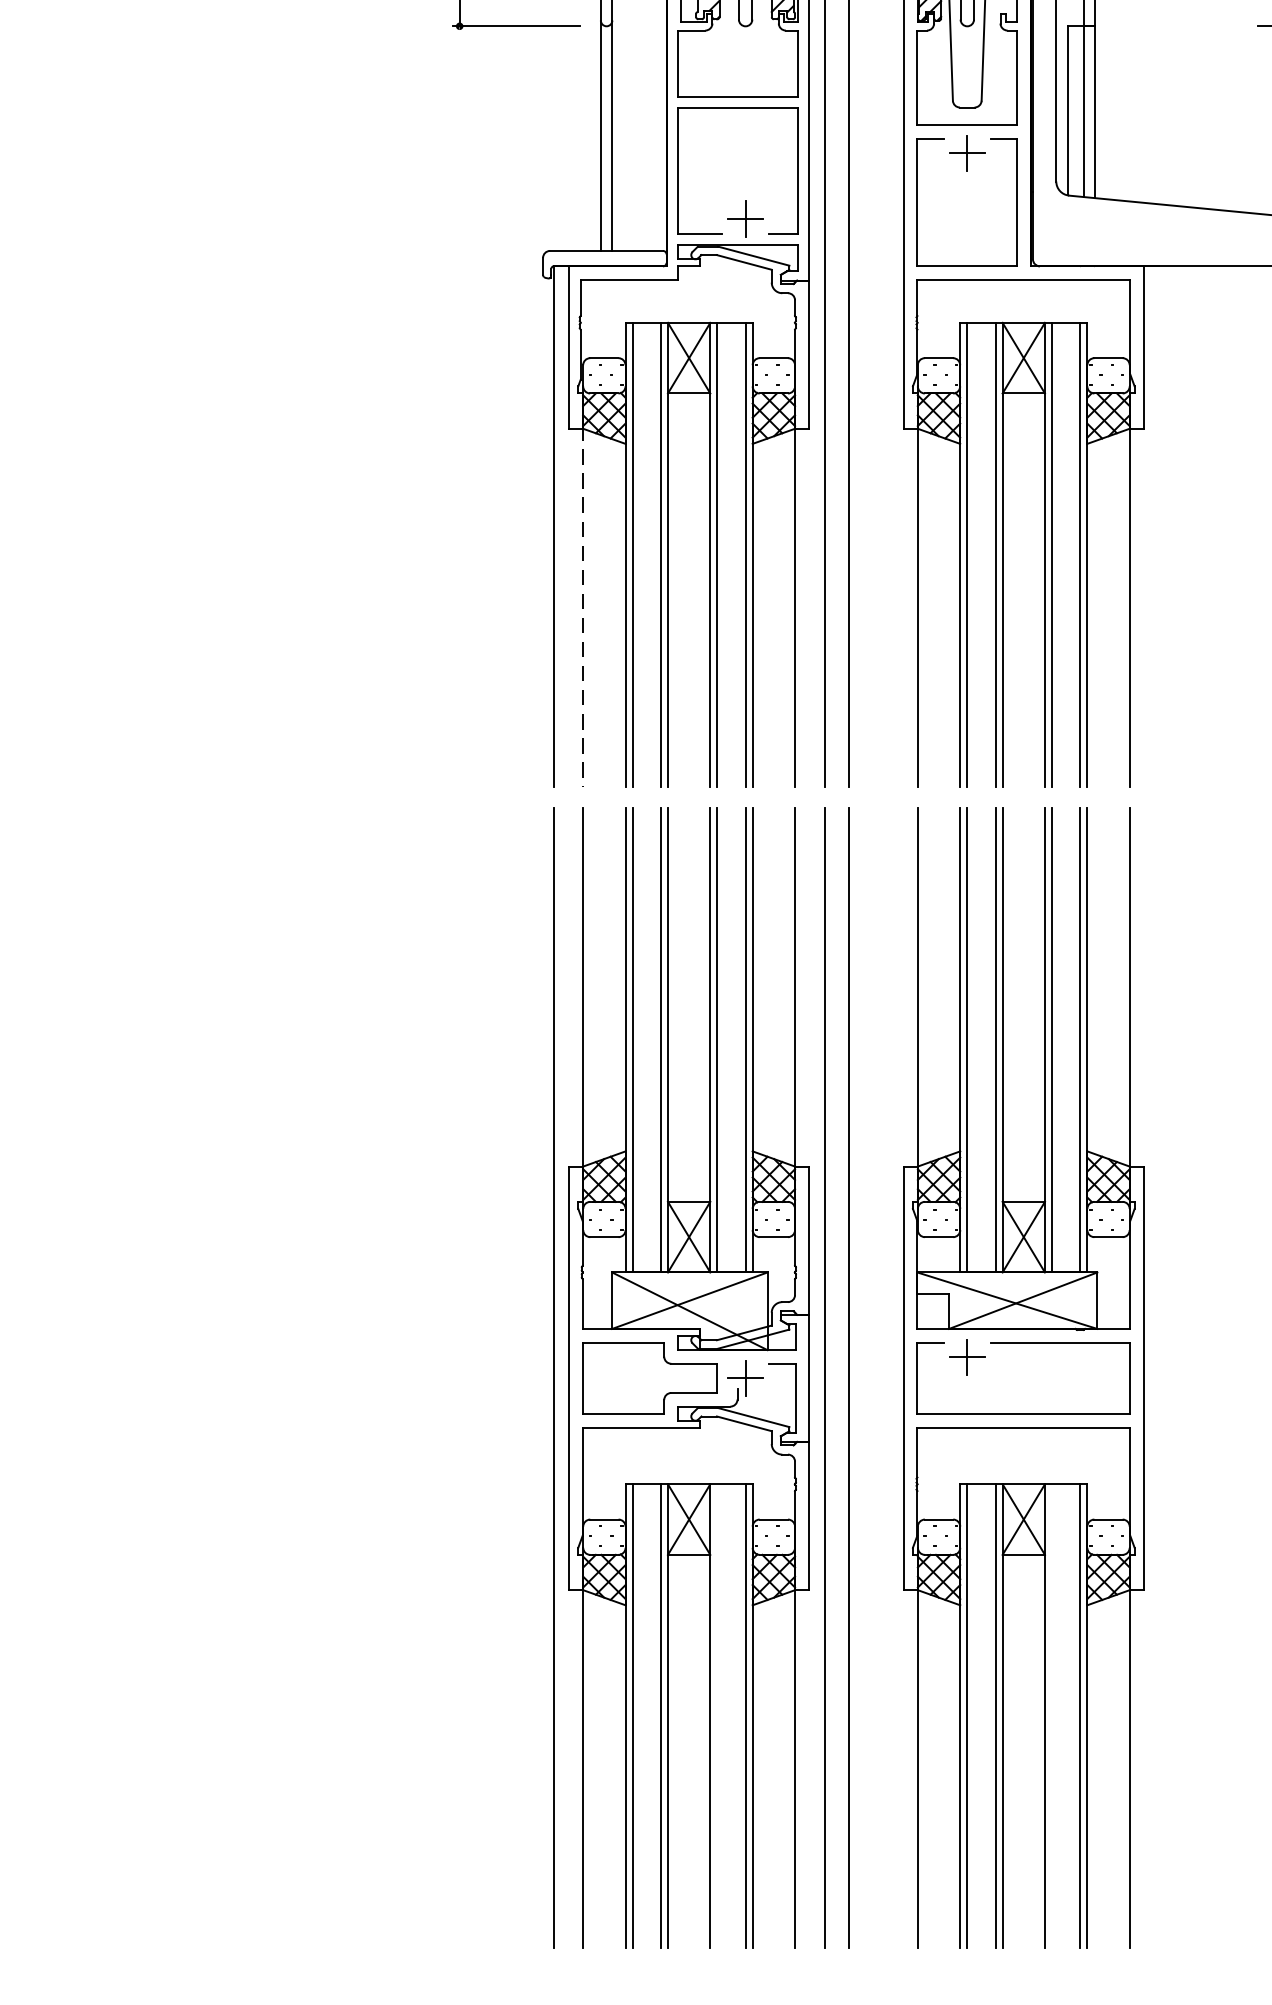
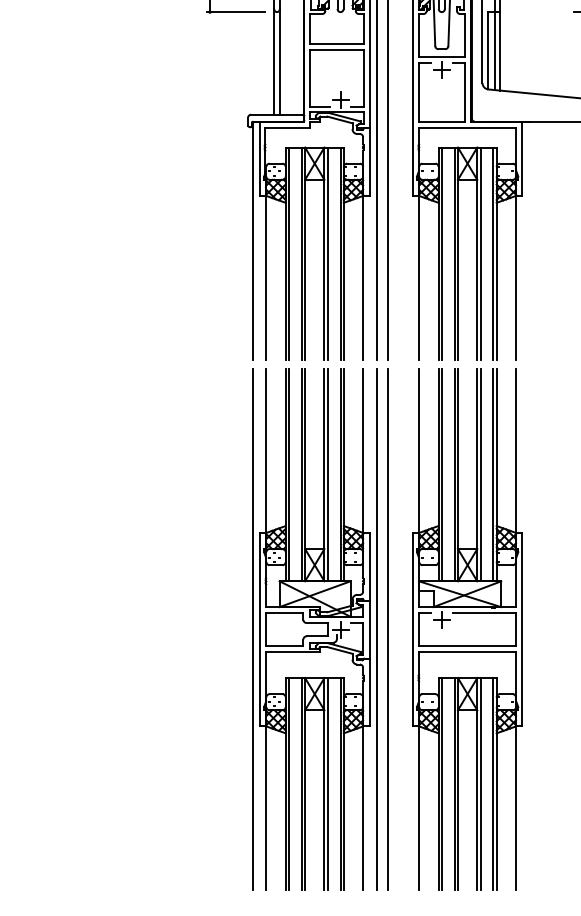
line: (583, 605) -> (266, 276), dashed -> solid
line: (717, 1717) -> (327, 784), added
line: (1051, 1717) -> (480, 784), added

